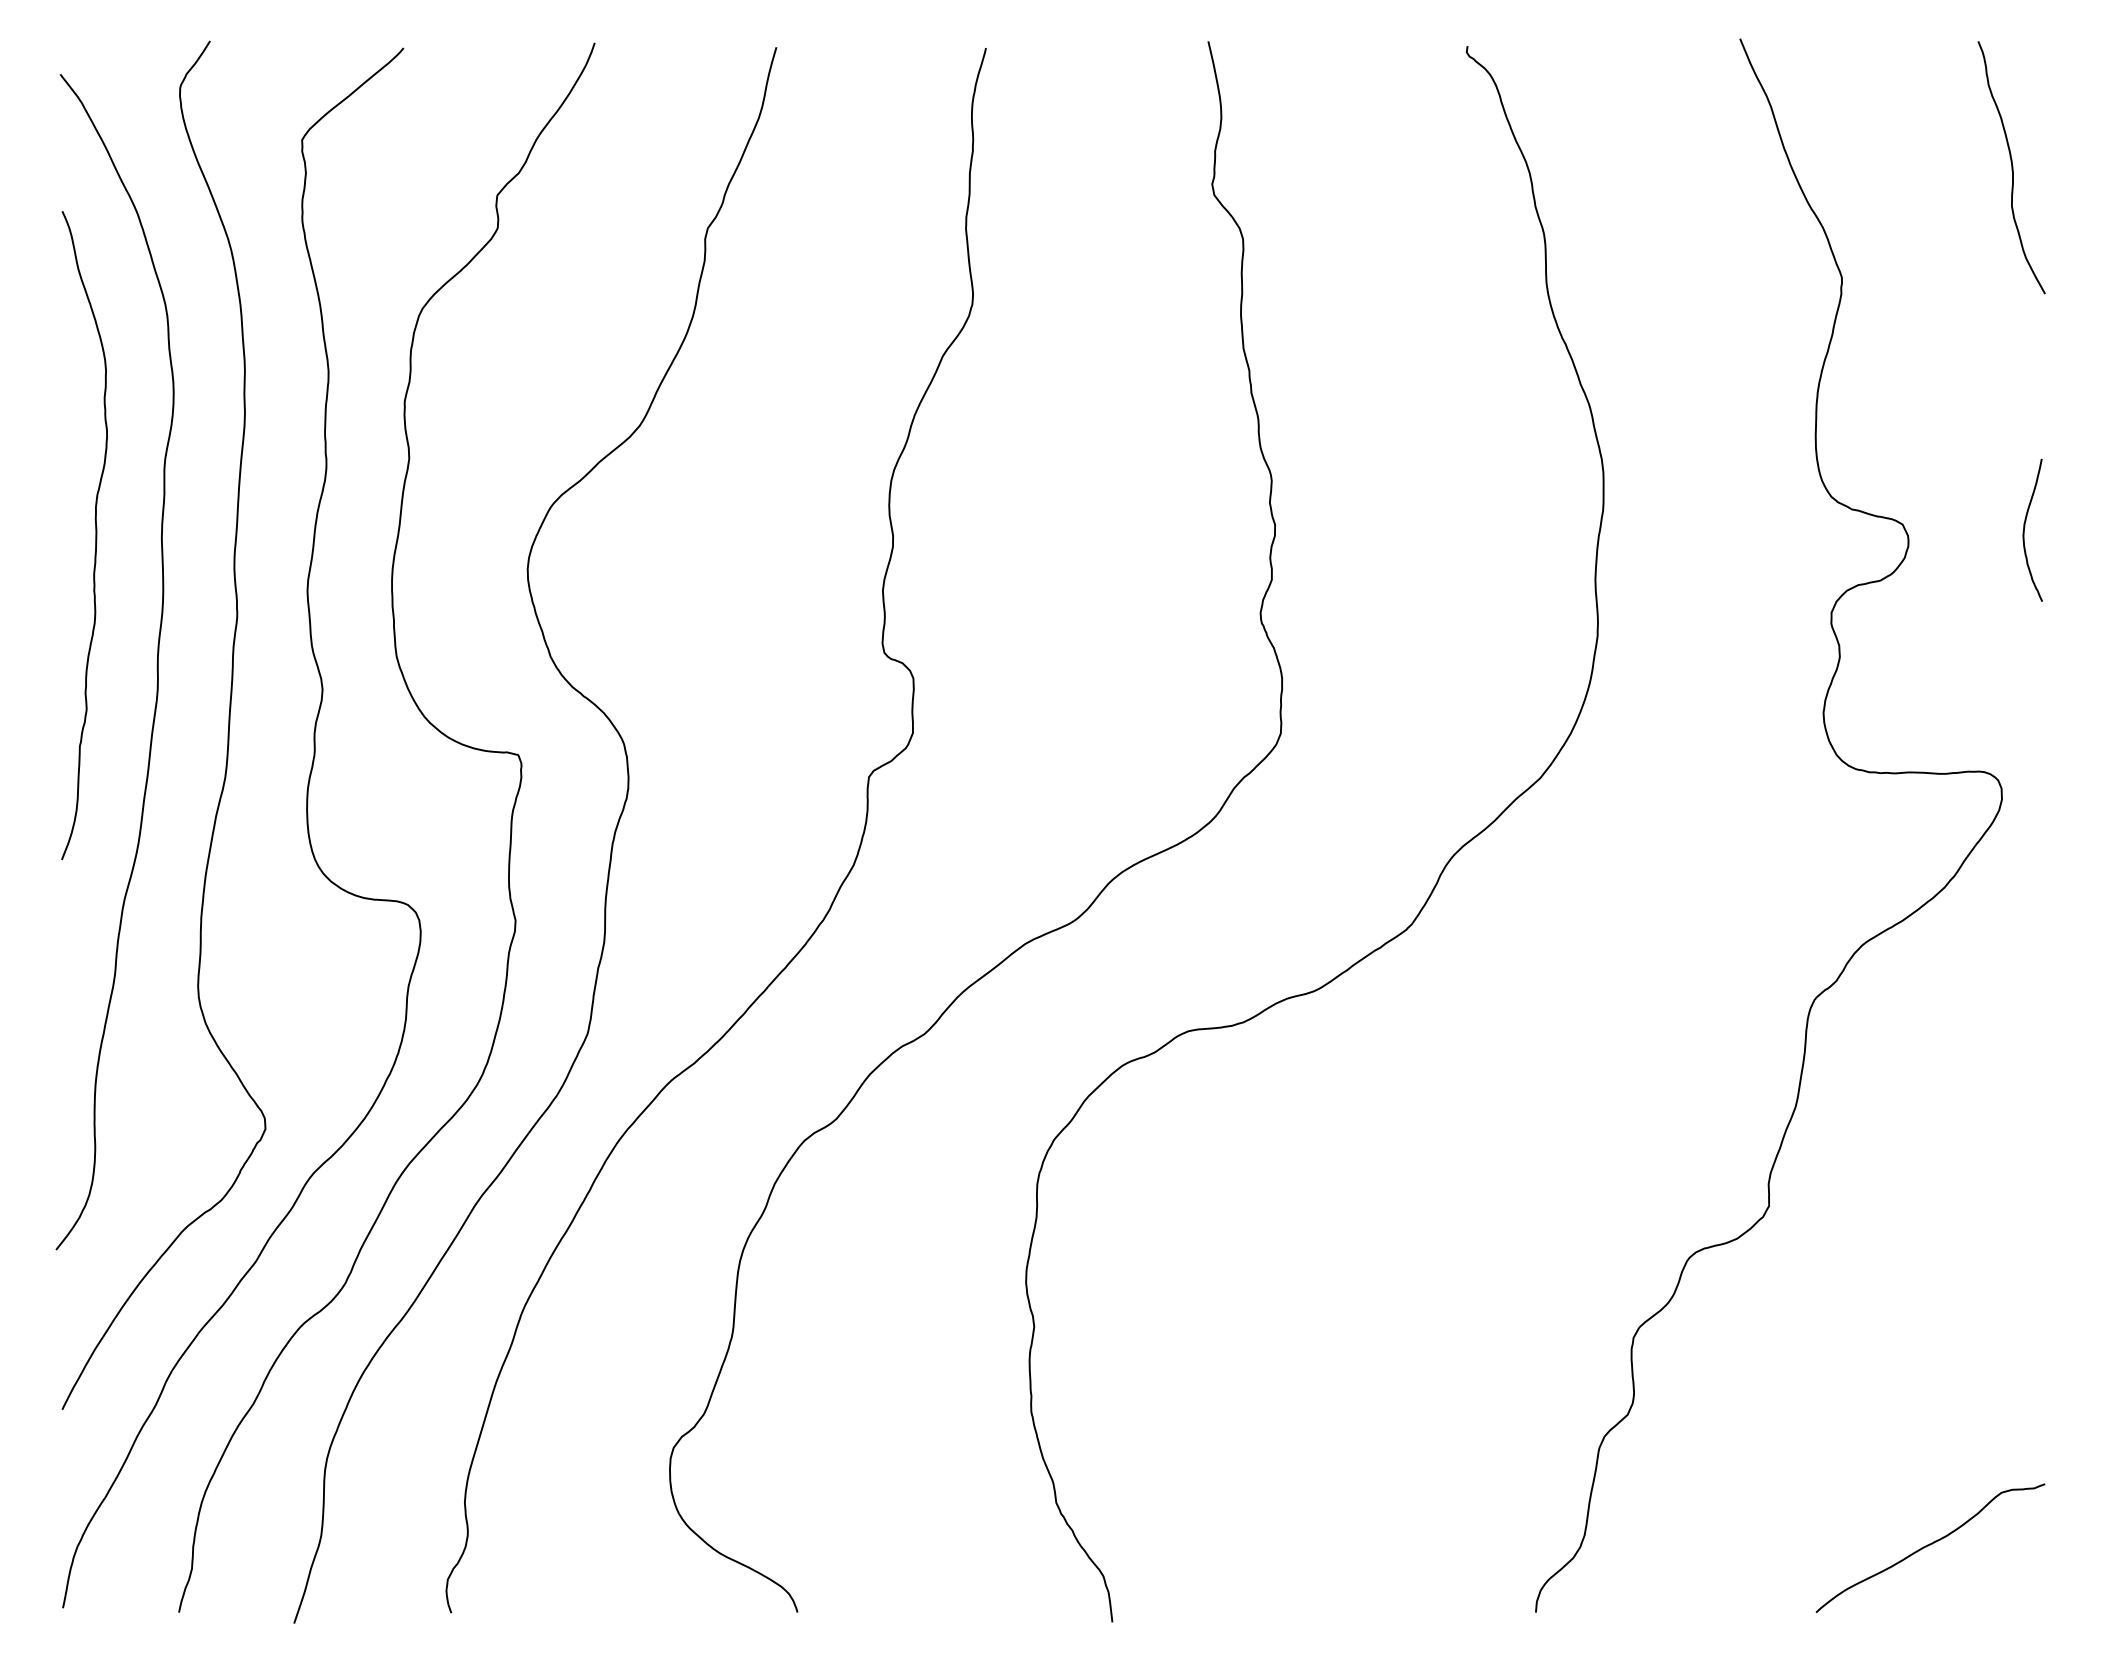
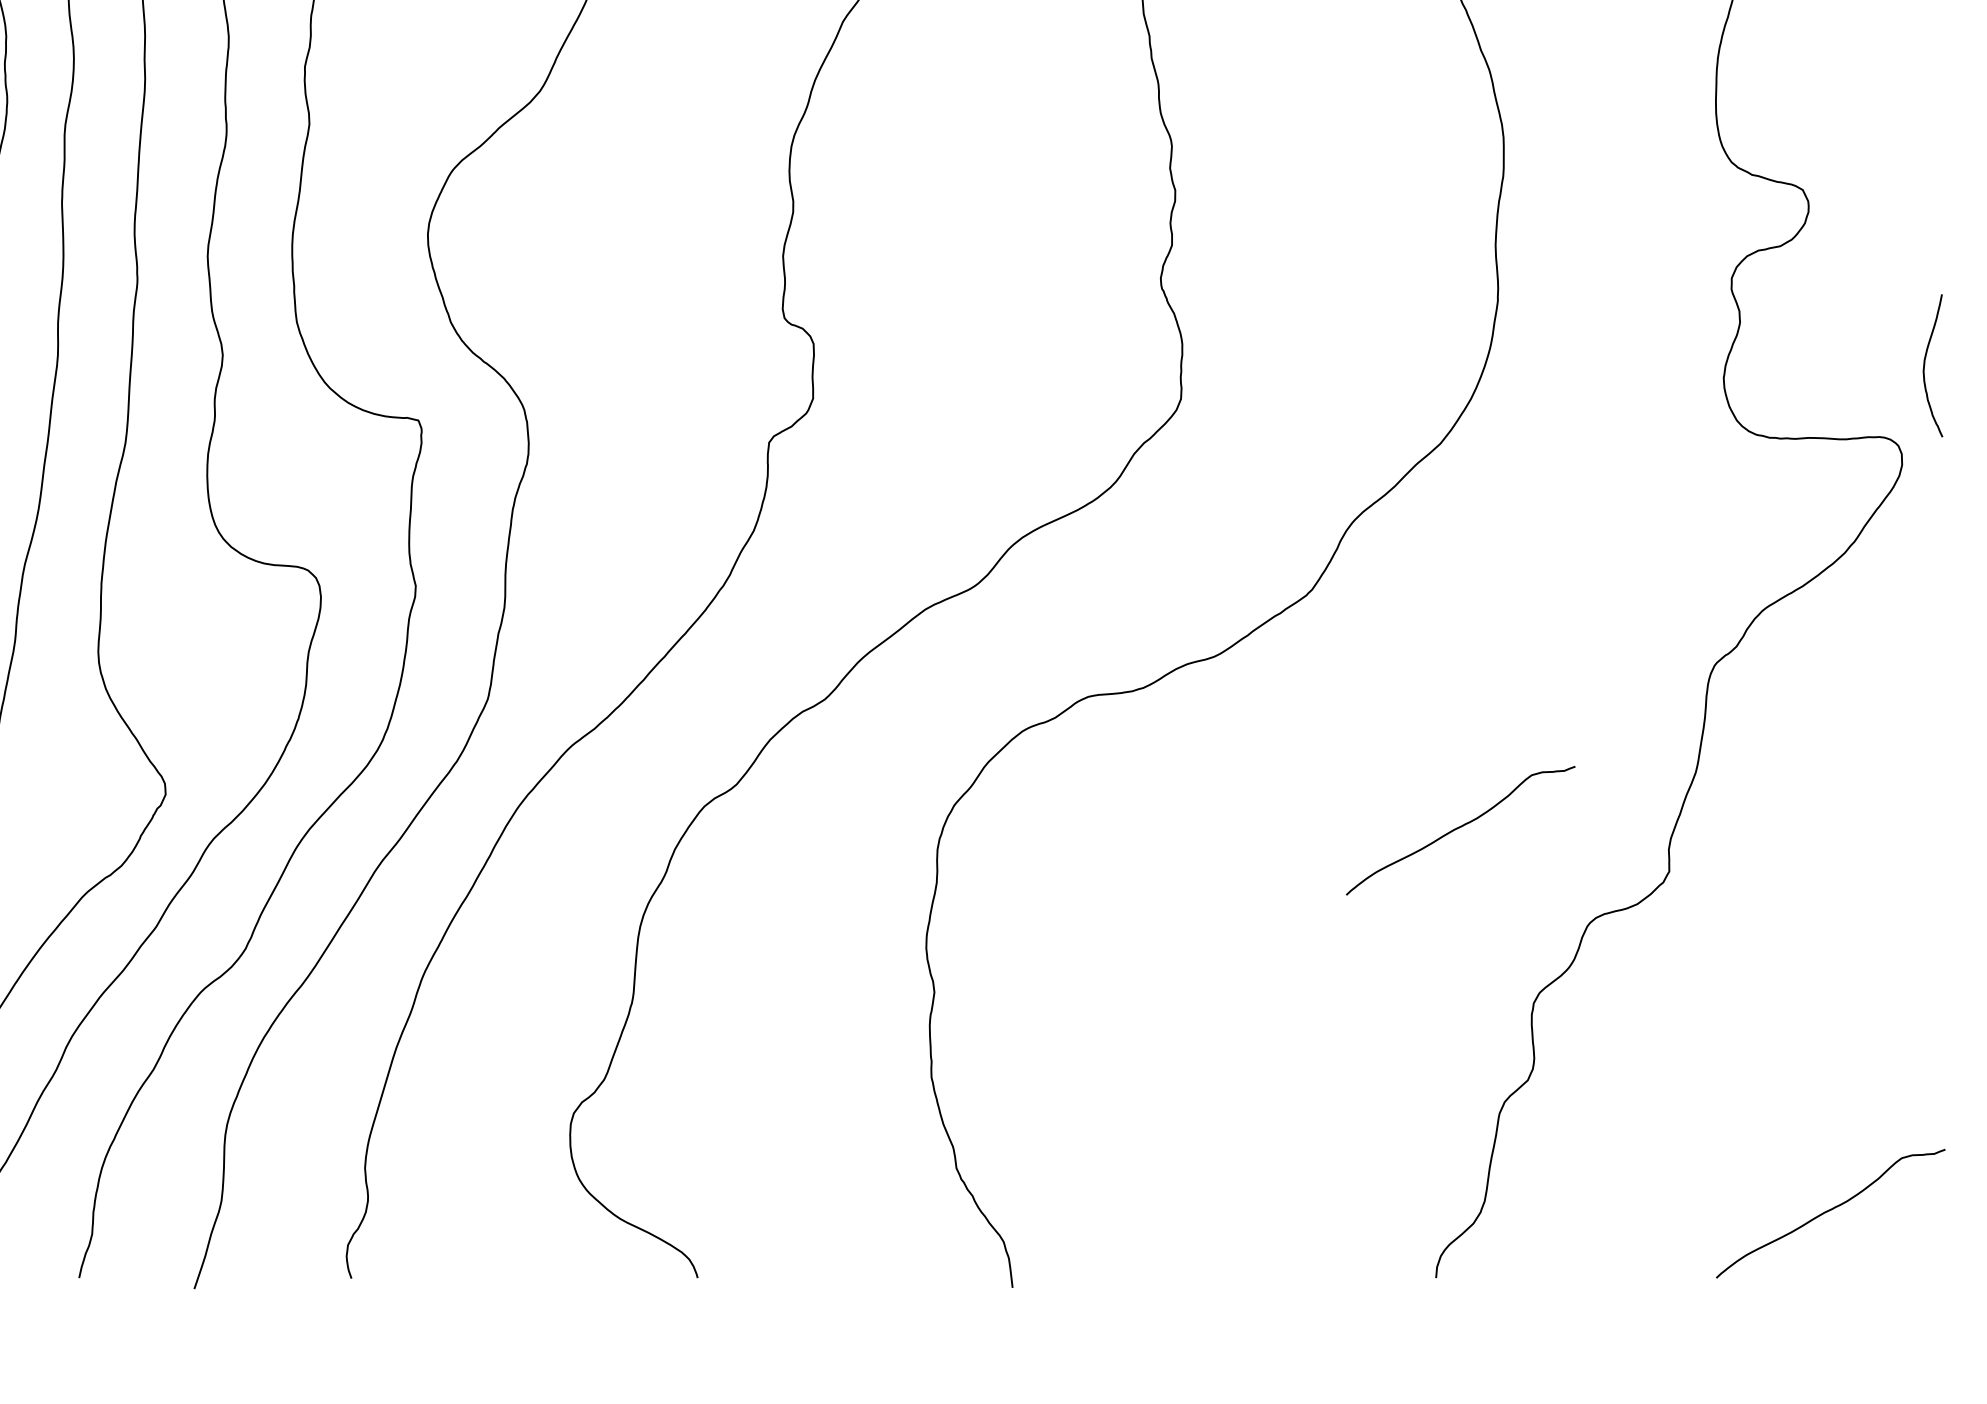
curve: (2025, 527) -> (1925, 362), moved
curve: (1560, 1162) -> (1460, 827), added

